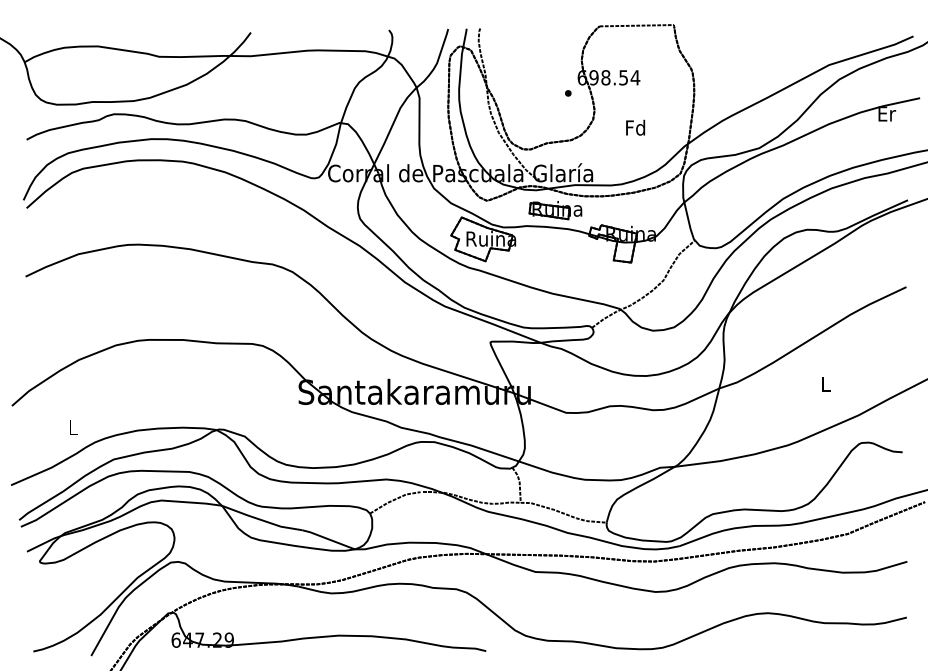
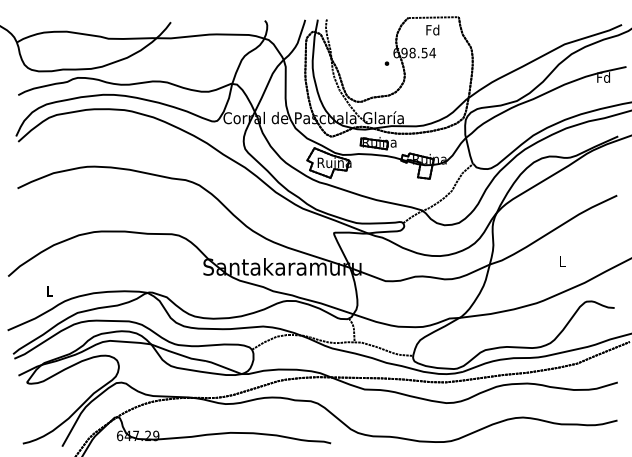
text: (886, 113) -> (603, 77), Er -> Fd
text: (635, 126) -> (432, 29), moved

